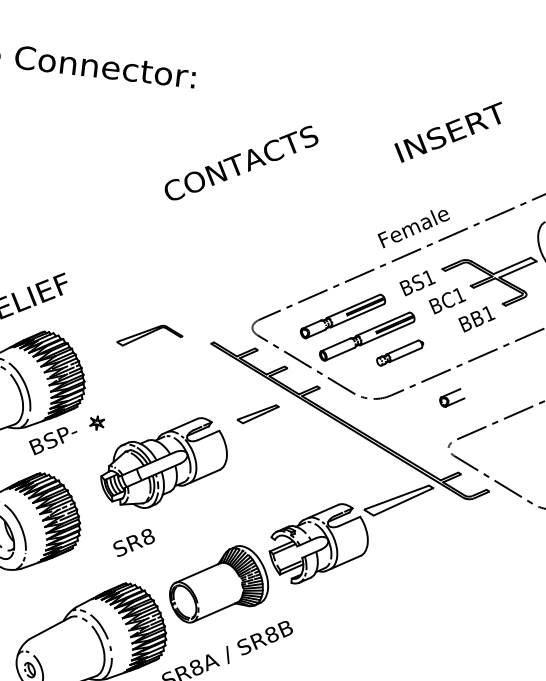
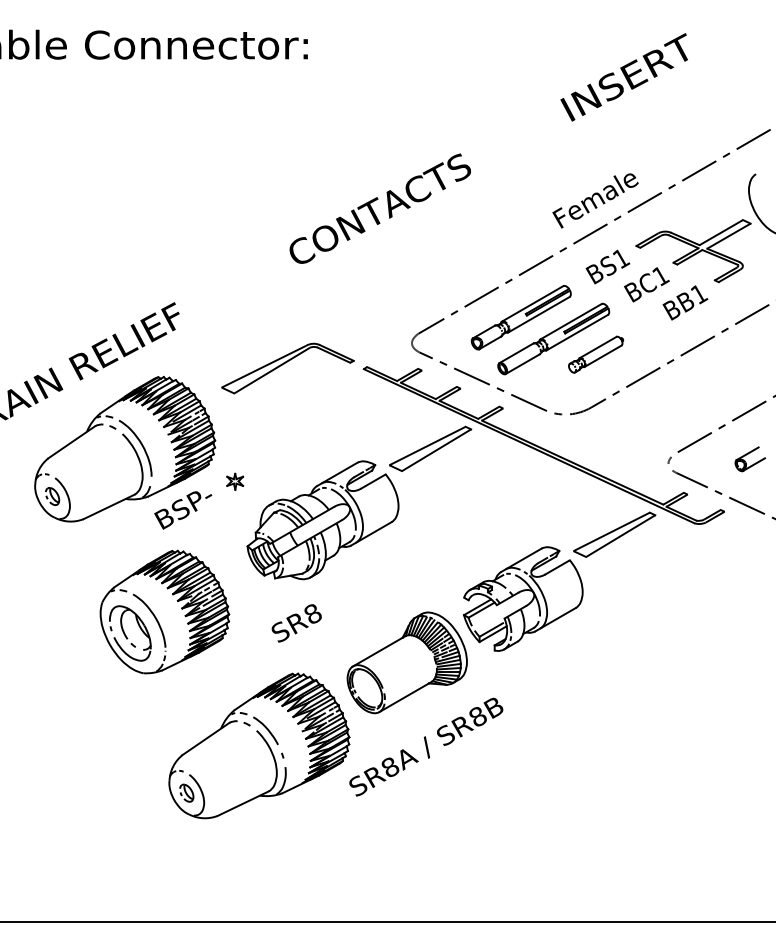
text: (241, 162) -> (379, 208), moved
part: (149, 336) -> (287, 368), size x1.67
part: (451, 398) -> (749, 459), moved
part: (257, 413) -> (430, 448), size x1.67

